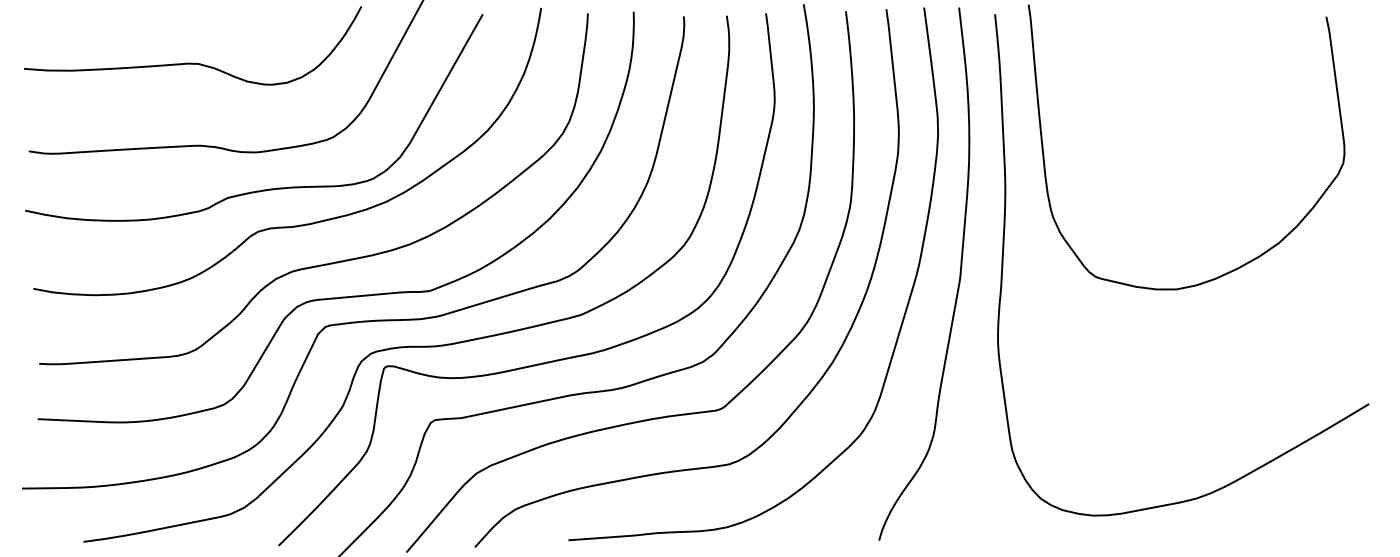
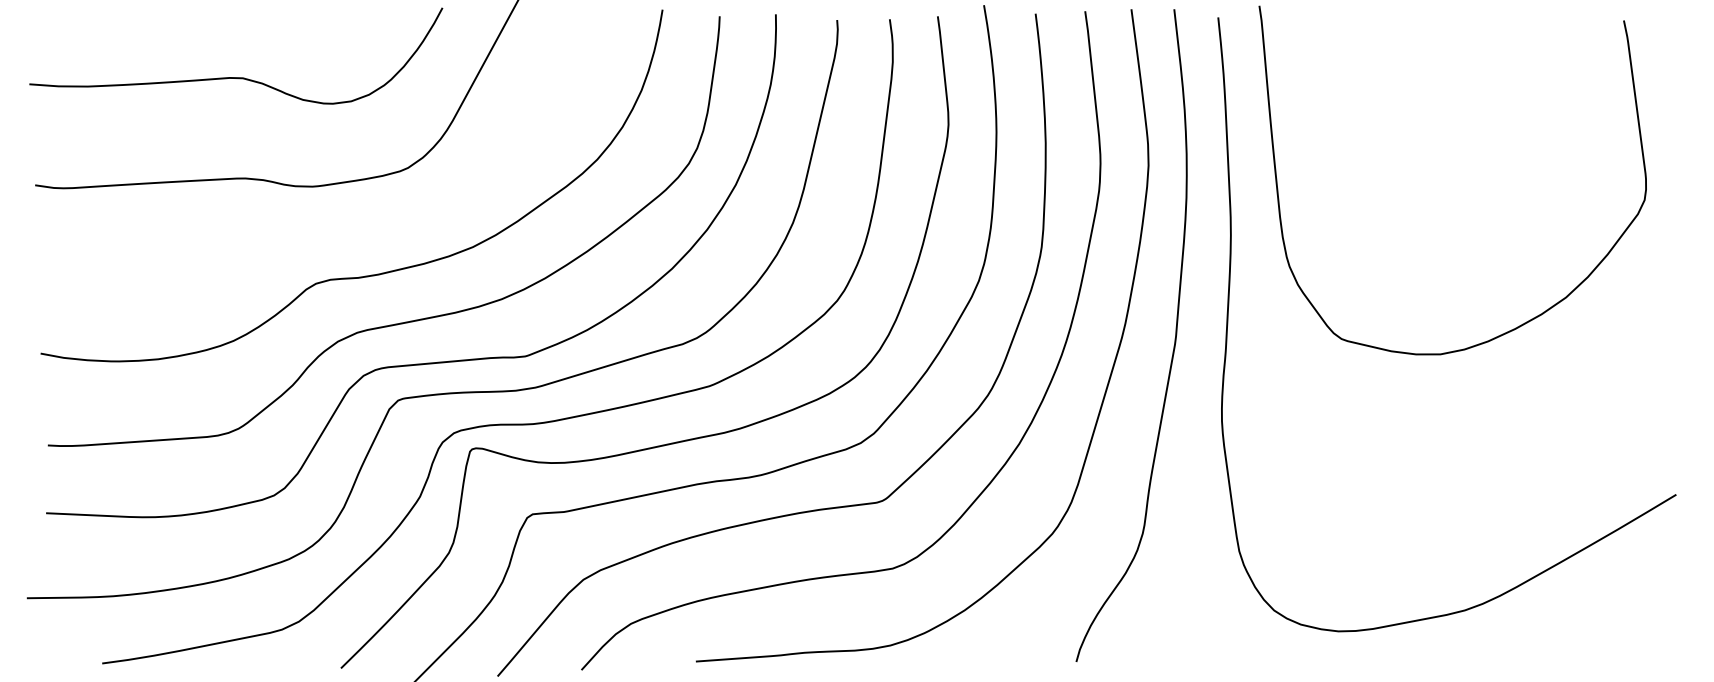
curve: (266, 189) -> (326, 231), removed

